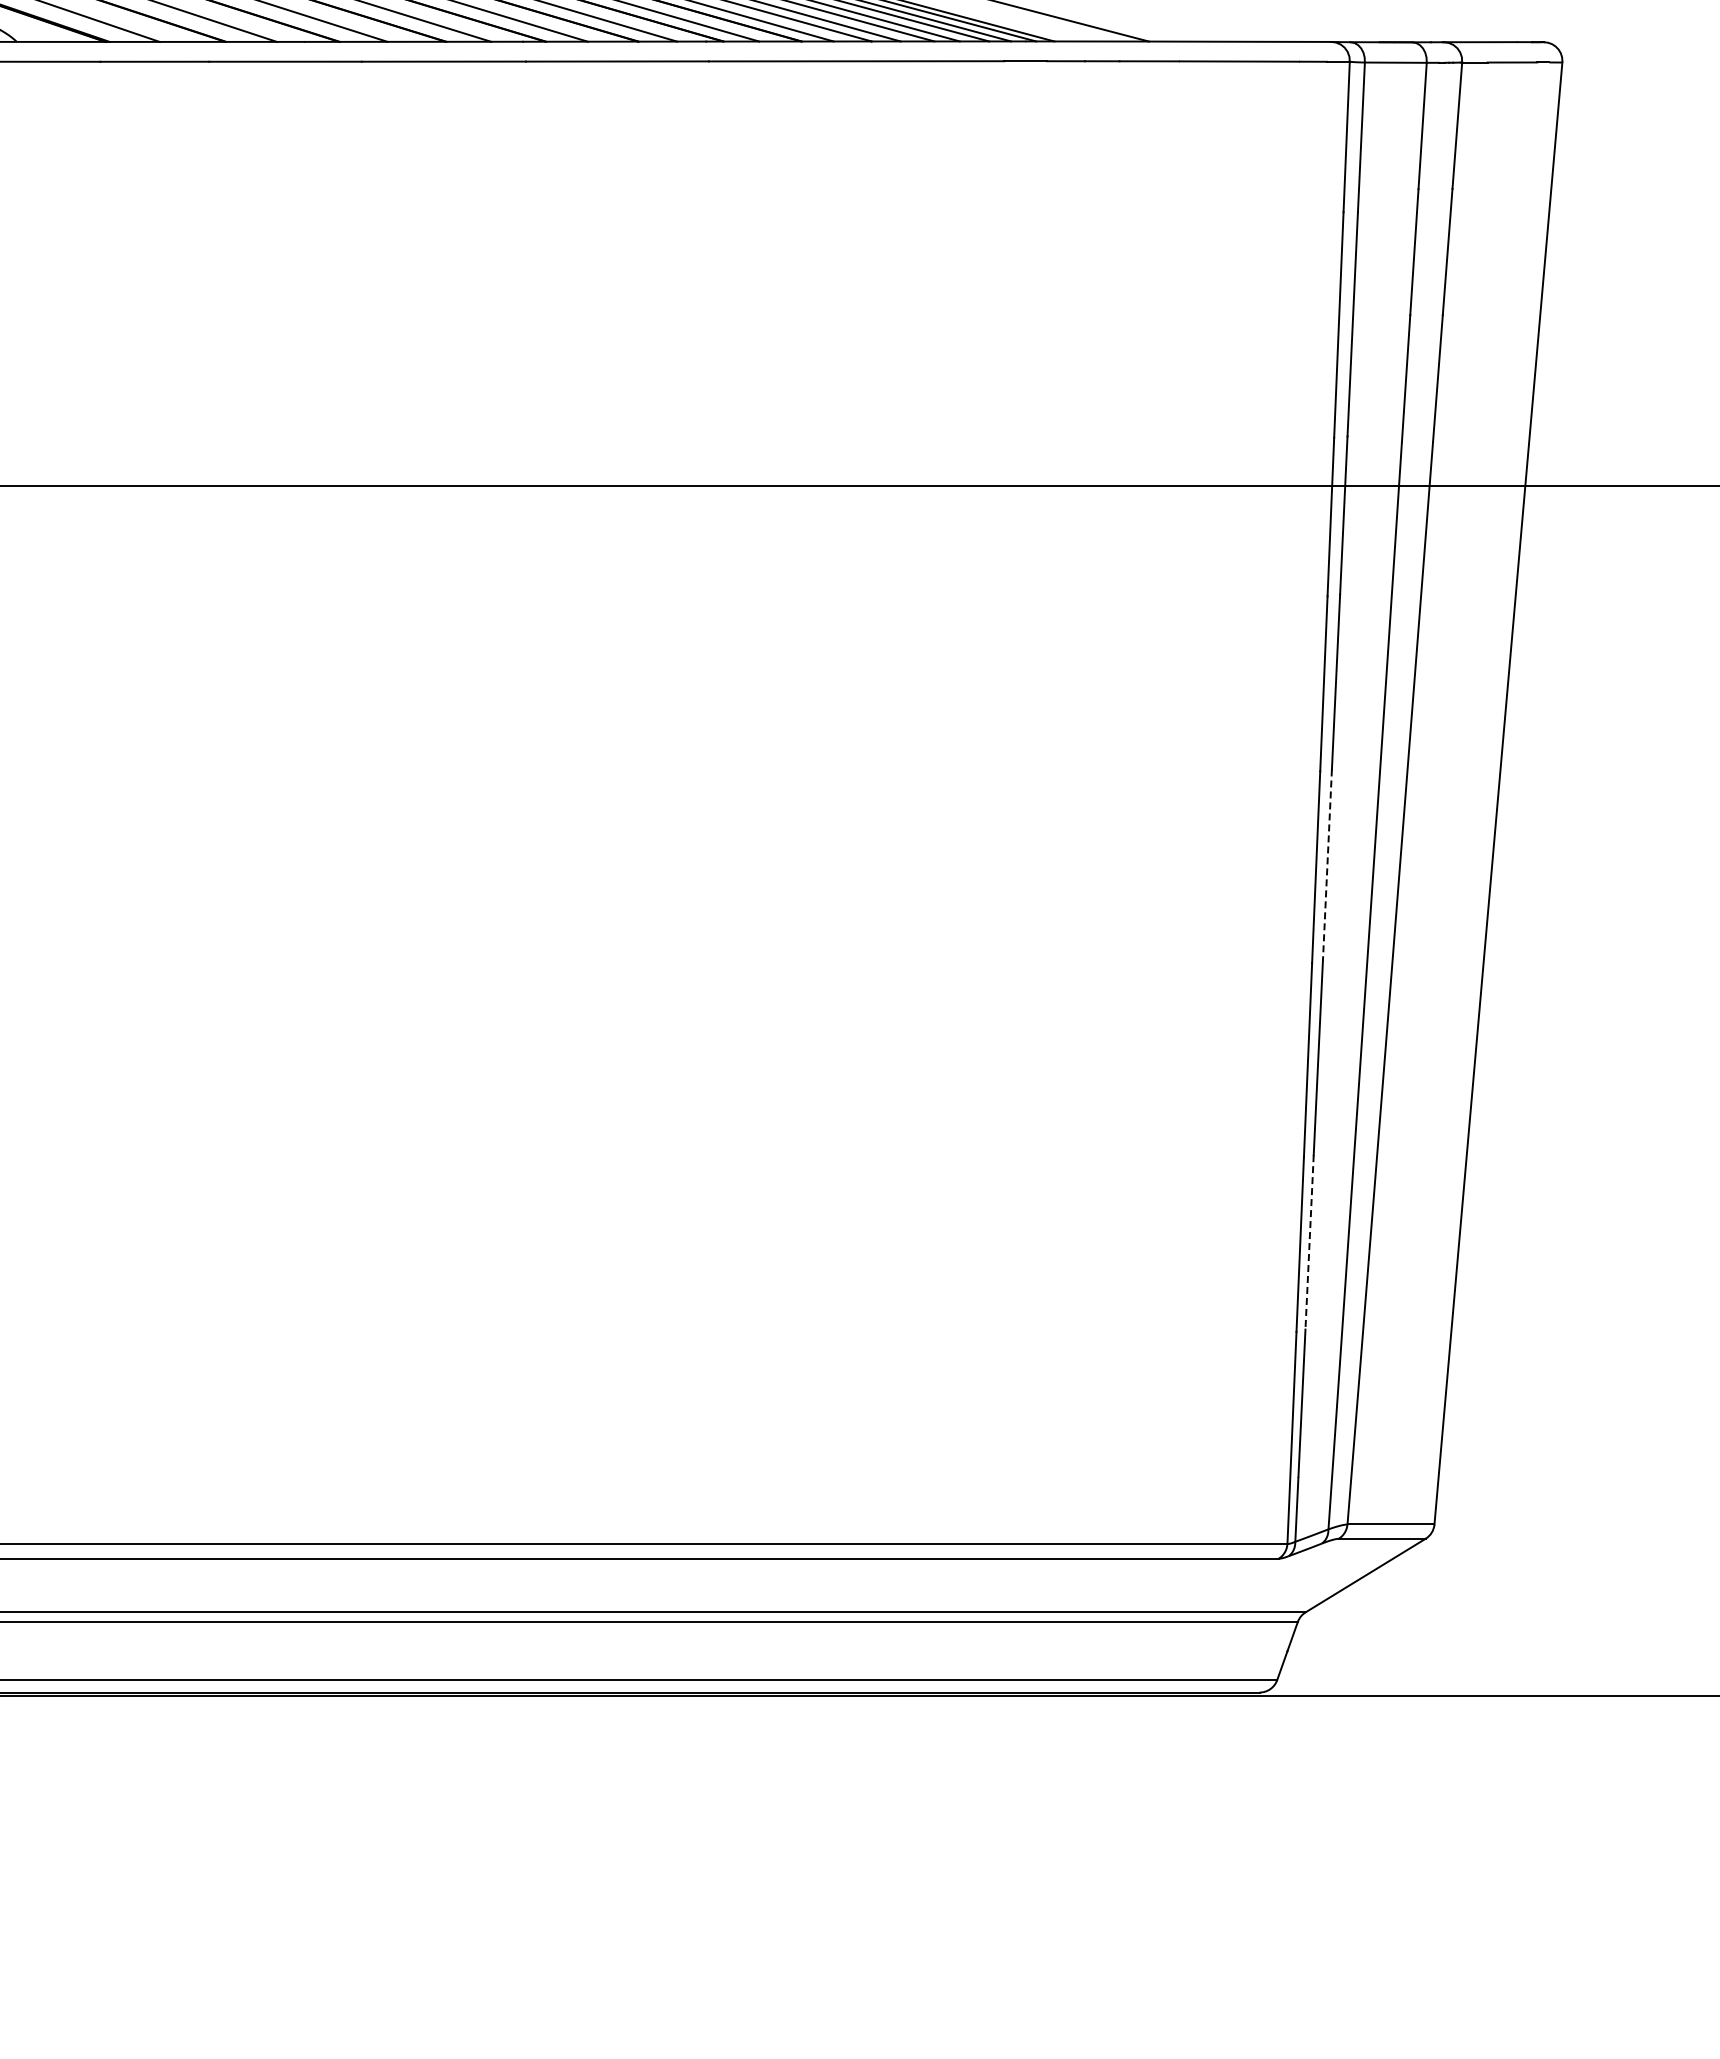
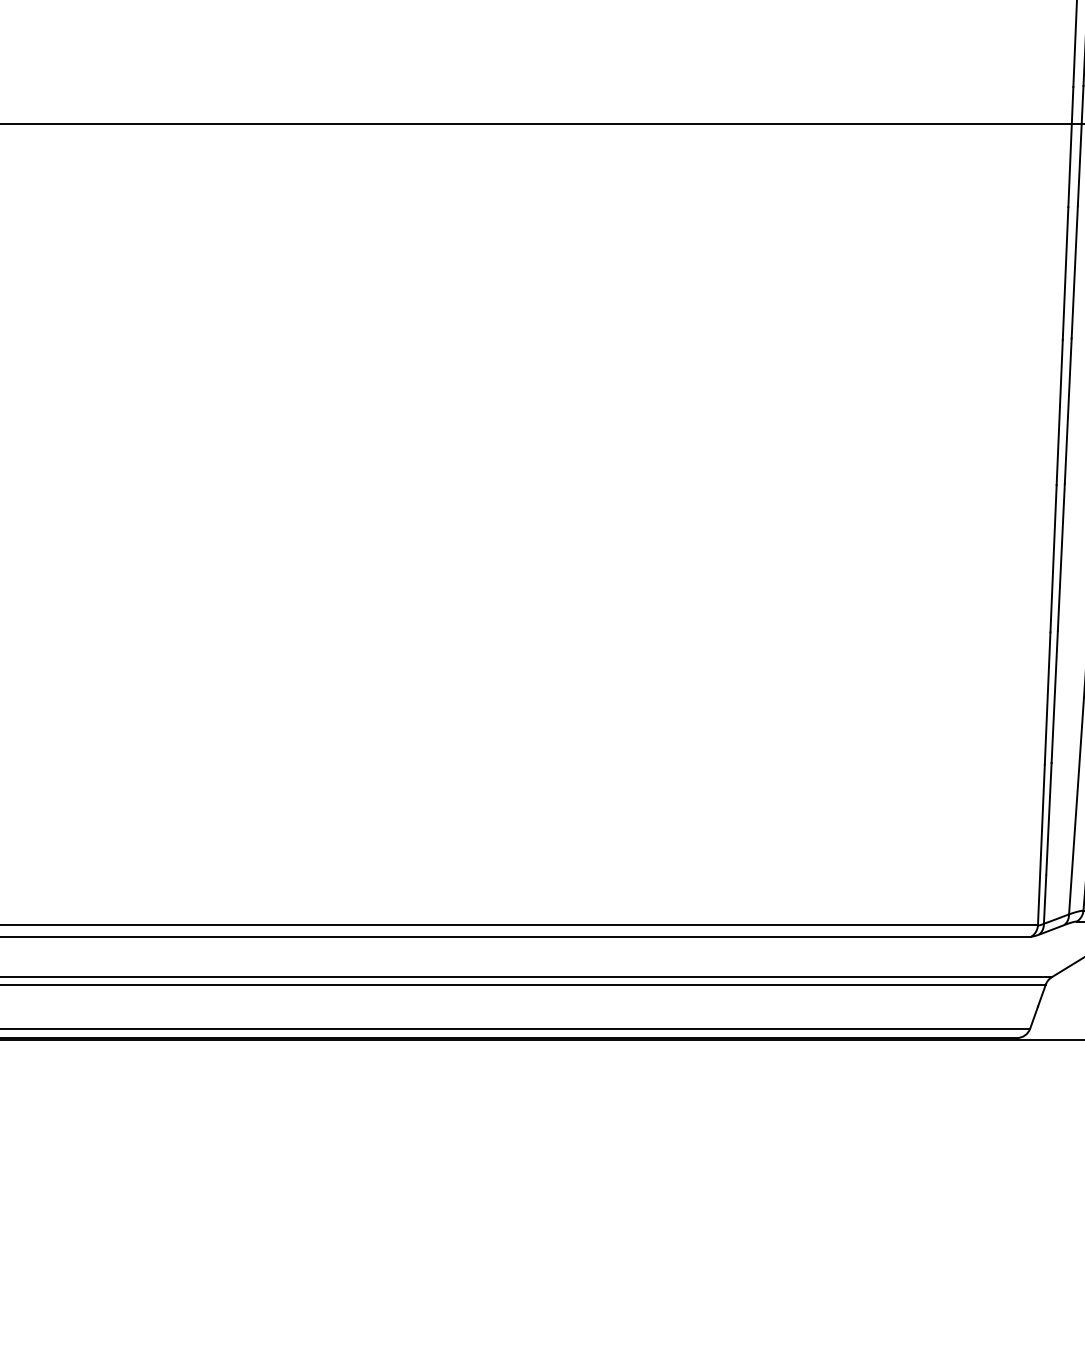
line: (1327, 865) -> (1068, 411), dashed -> solid
line: (1309, 1242) -> (1054, 696), dashed -> solid

